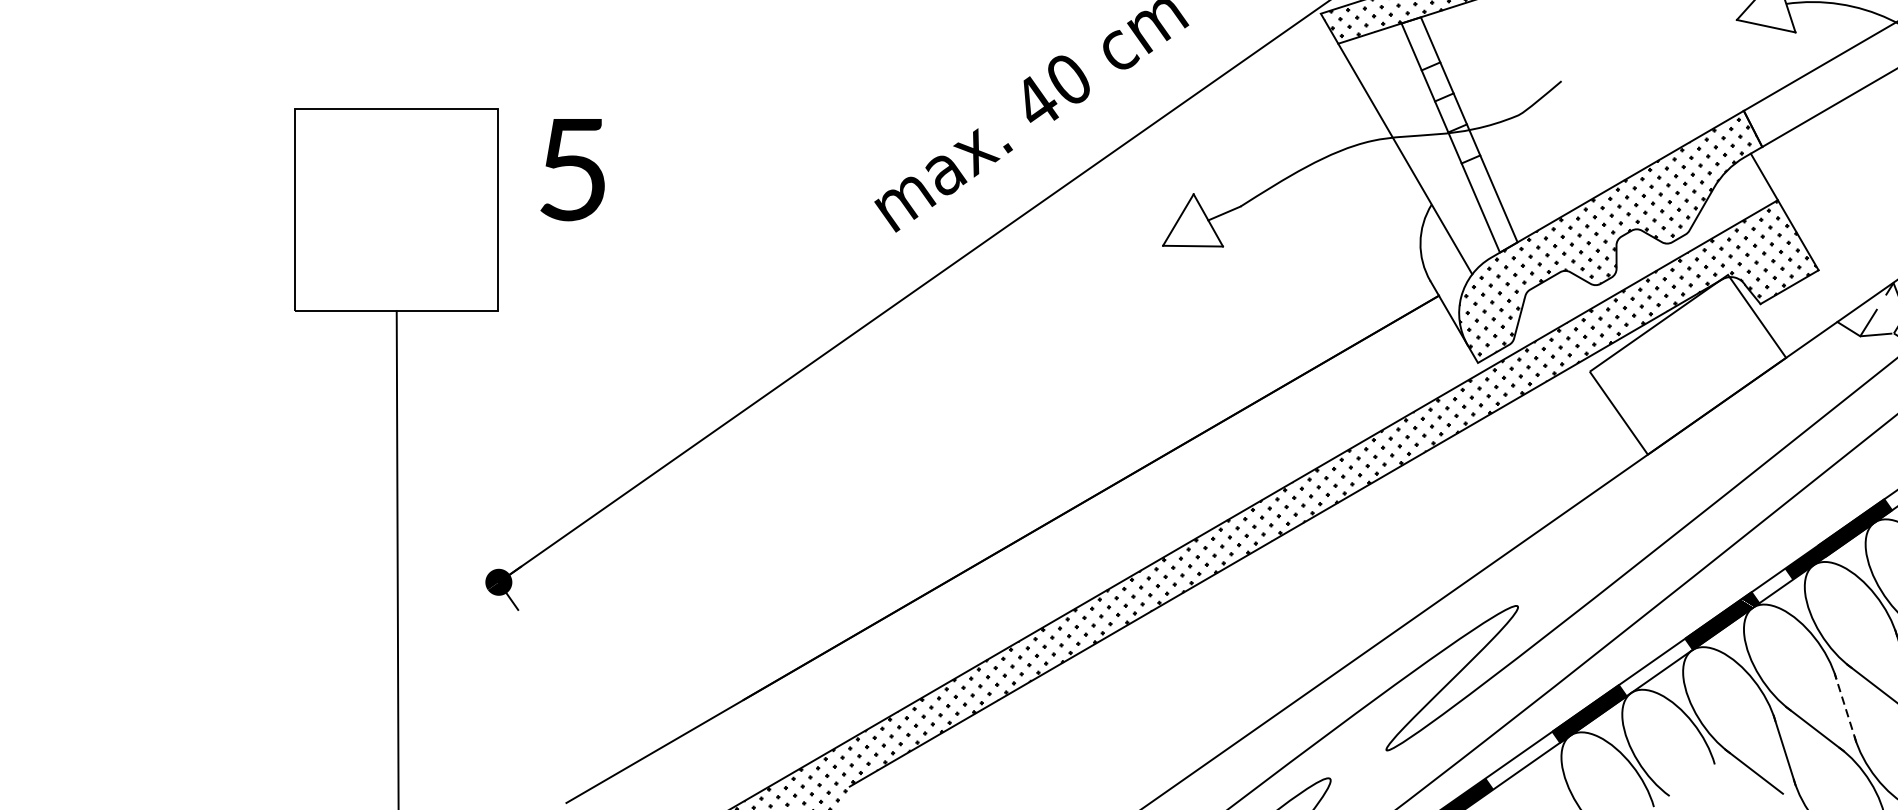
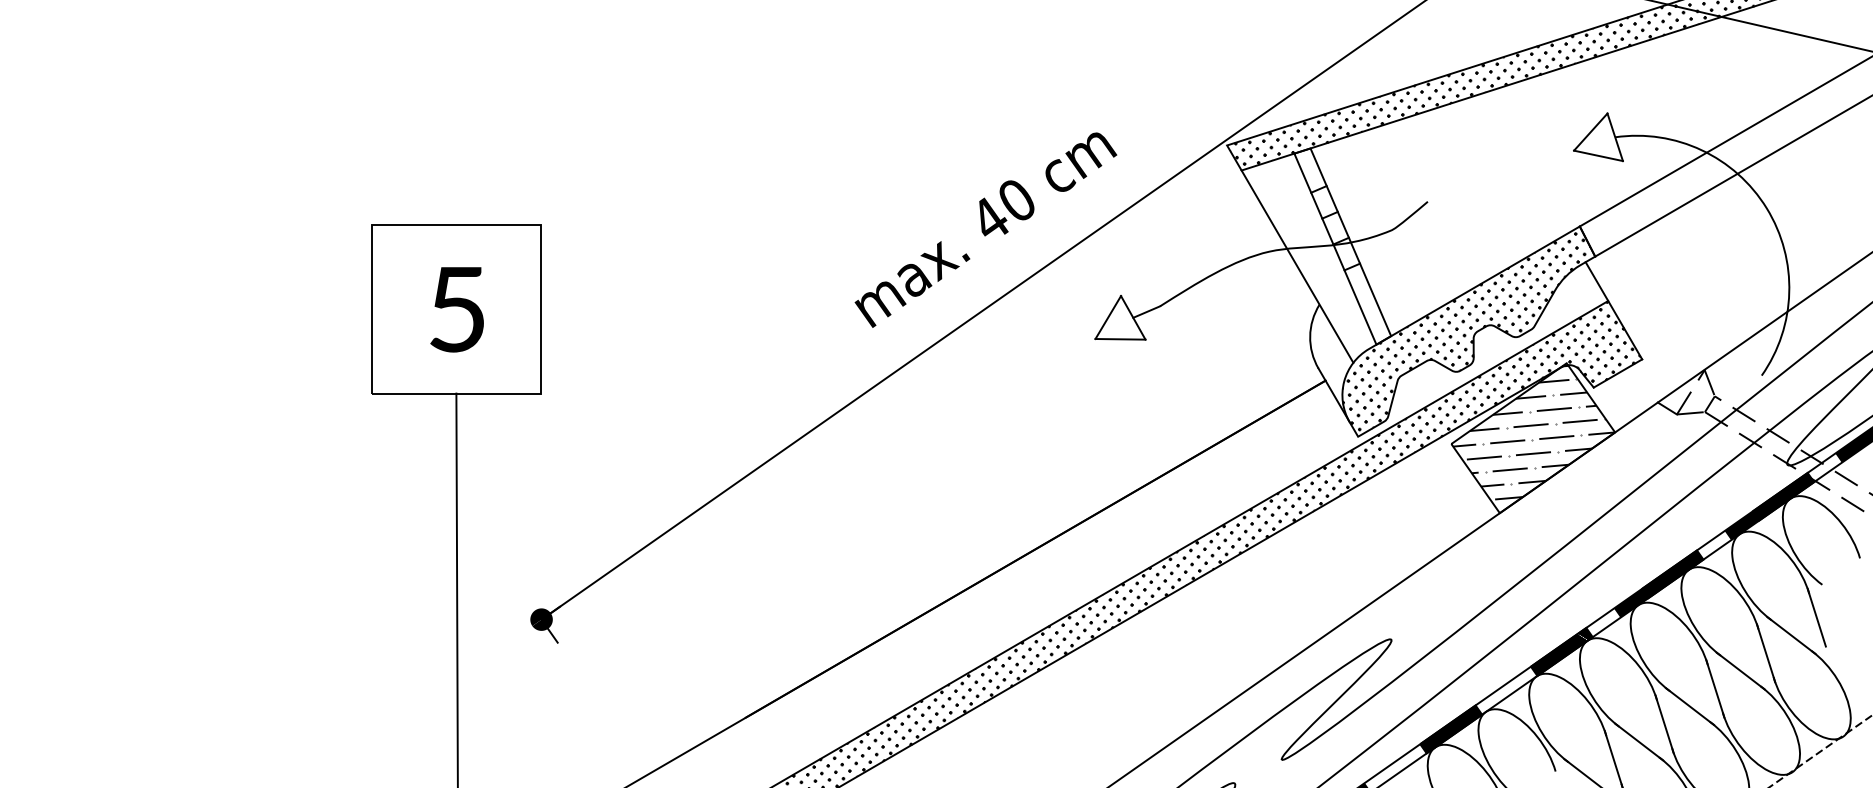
text: (571, 169) -> (456, 309), moved
hatch: (1689, 366) -> (1534, 439), added
line: (1845, 706) -> (1664, 723), dashed -> solid

